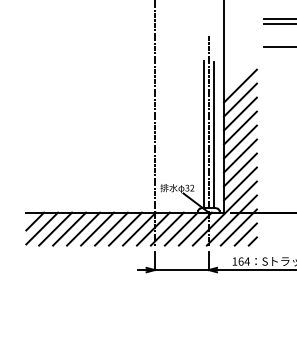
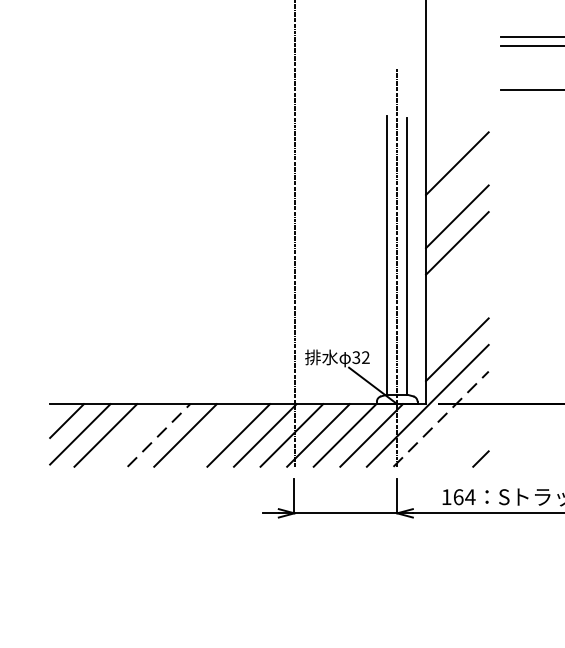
line: (239, 99) -> (455, 188), removed
line: (239, 141) -> (455, 268), removed
line: (239, 155) -> (455, 295), removed
line: (239, 169) -> (455, 322), removed
line: (232, 220) -> (442, 419), solid -> dashed
line: (238, 227) -> (453, 432), removed
line: (69, 228) -> (132, 434), removed
line: (83, 228) -> (158, 434), solid -> dashed
line: (111, 228) -> (212, 434), removed
line: (245, 234) -> (466, 445), removed

